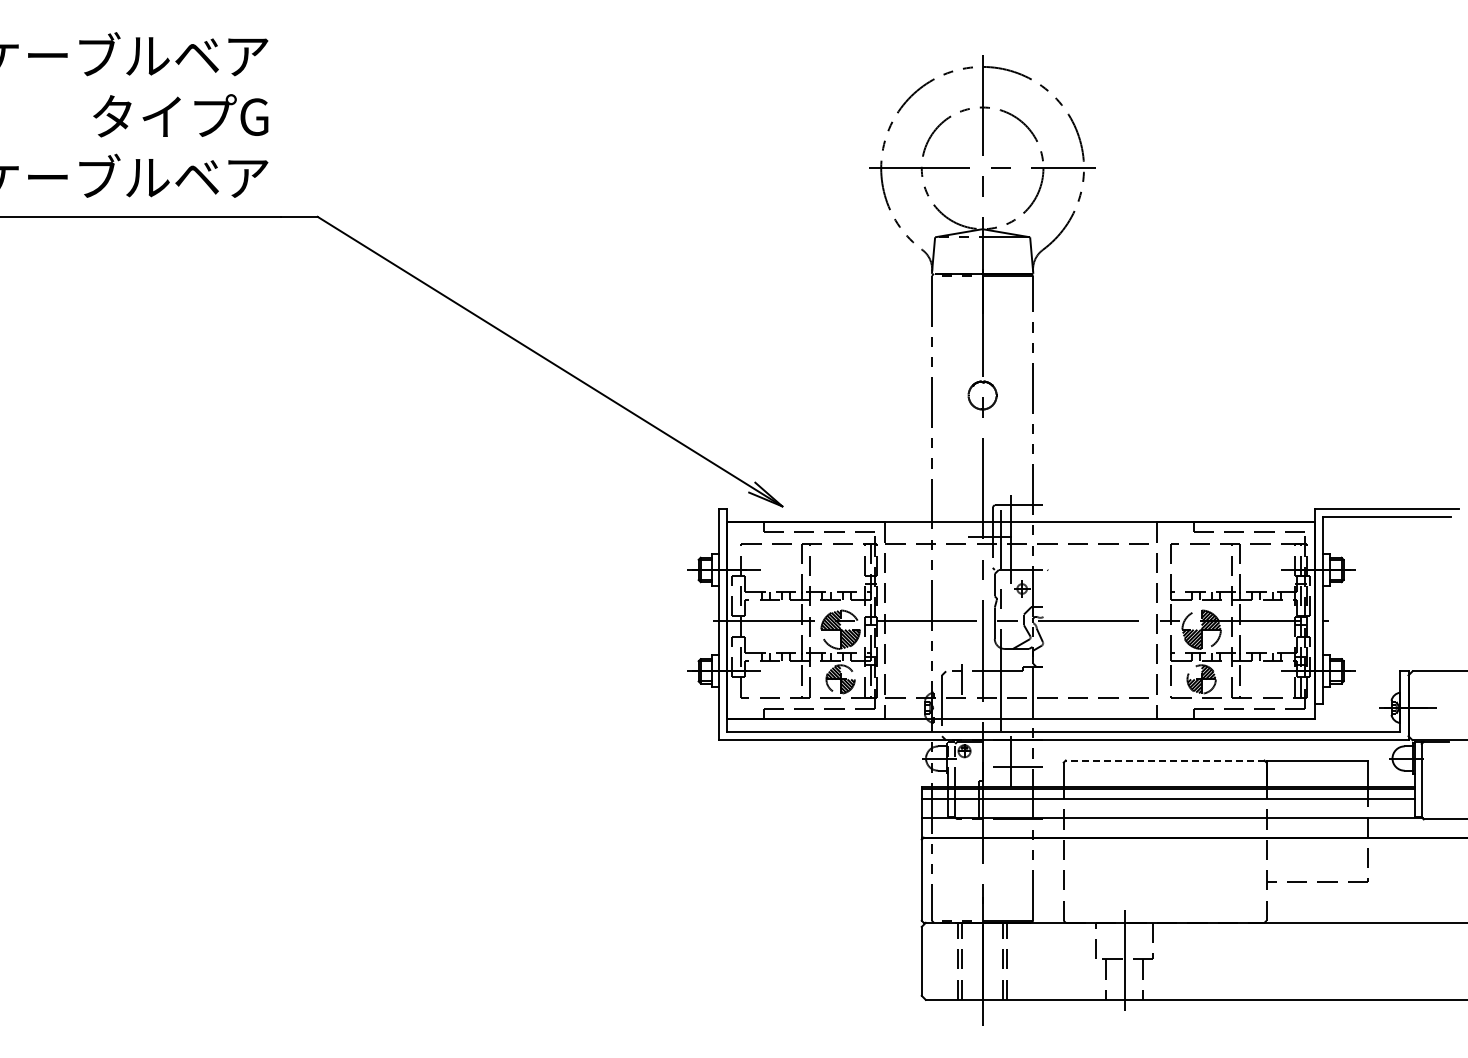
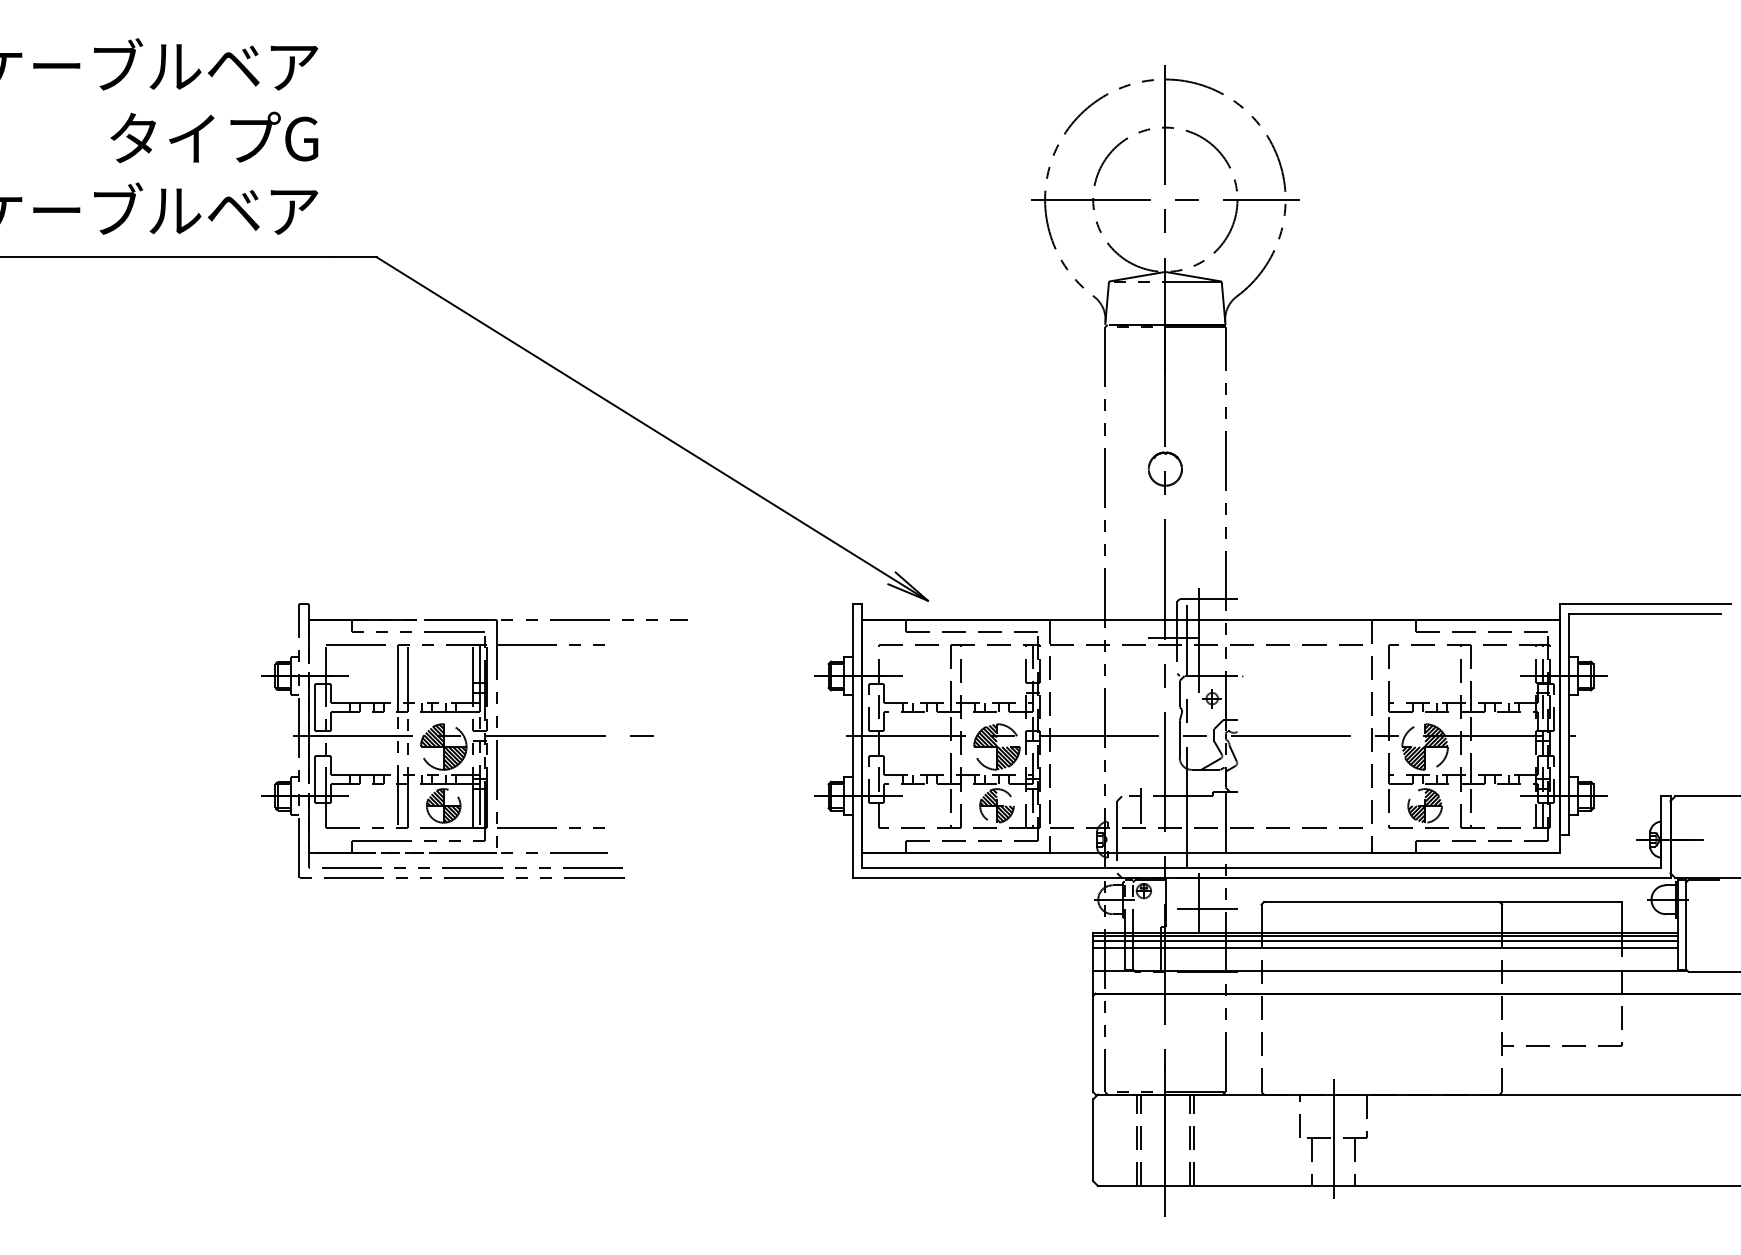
part: (399, 624) -> (473, 740), added
line: (1164, 760) -> (1381, 902), dashed -> solid
line: (1167, 793) -> (1384, 941), added

